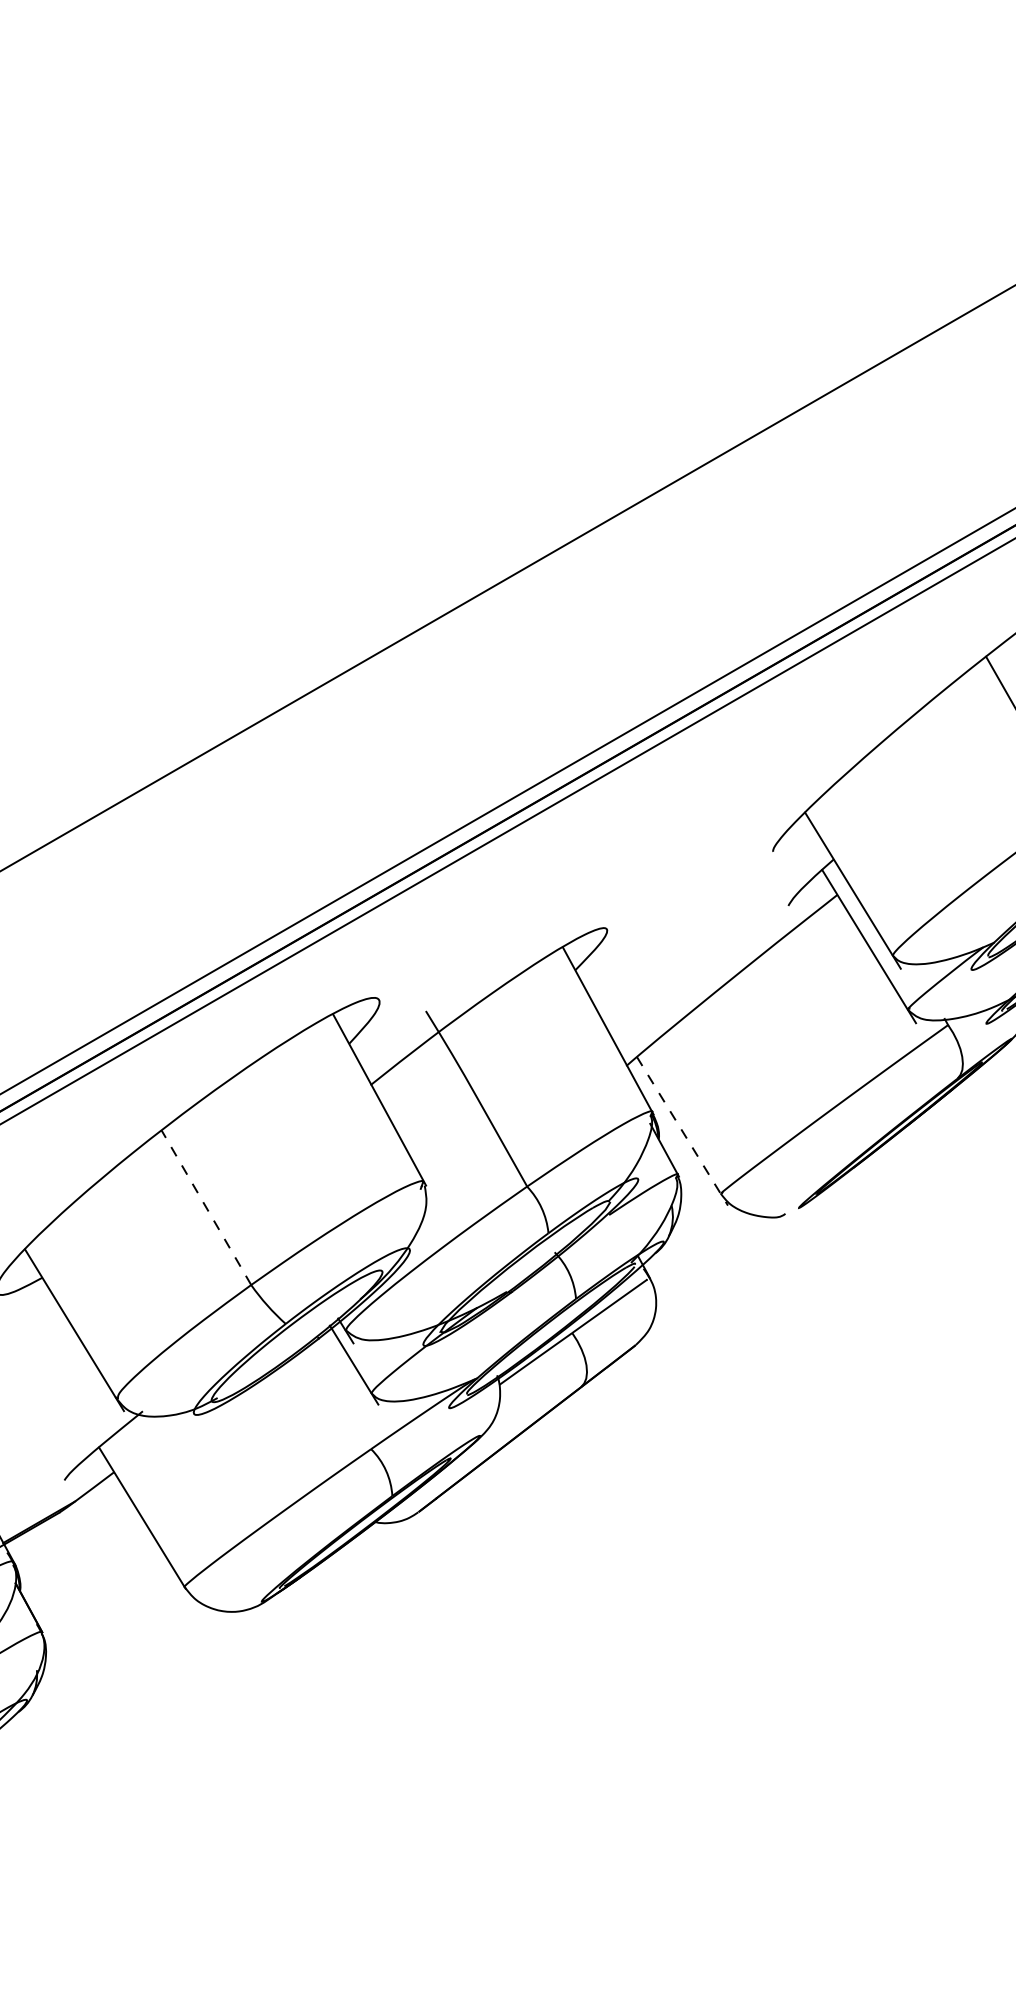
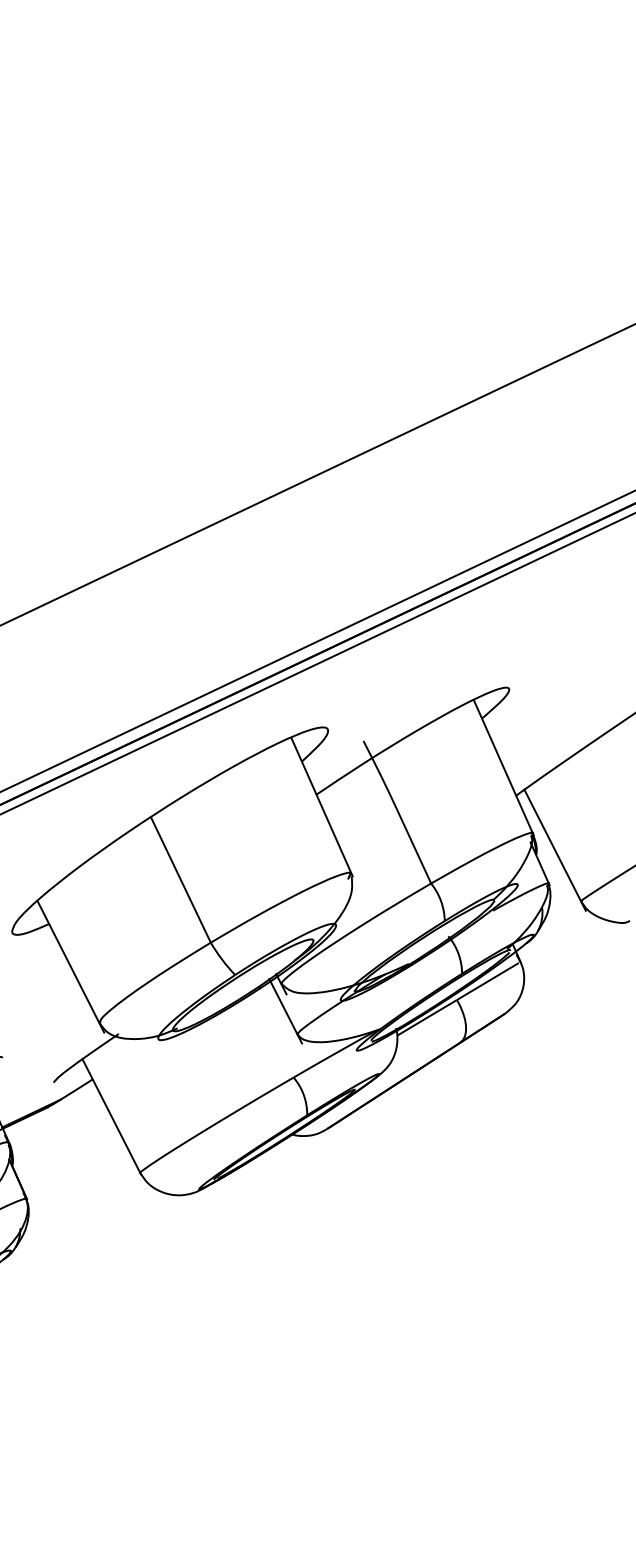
line: (682, 1131) -> (555, 850), dashed -> solid
line: (206, 1207) -> (180, 879), dashed -> solid

